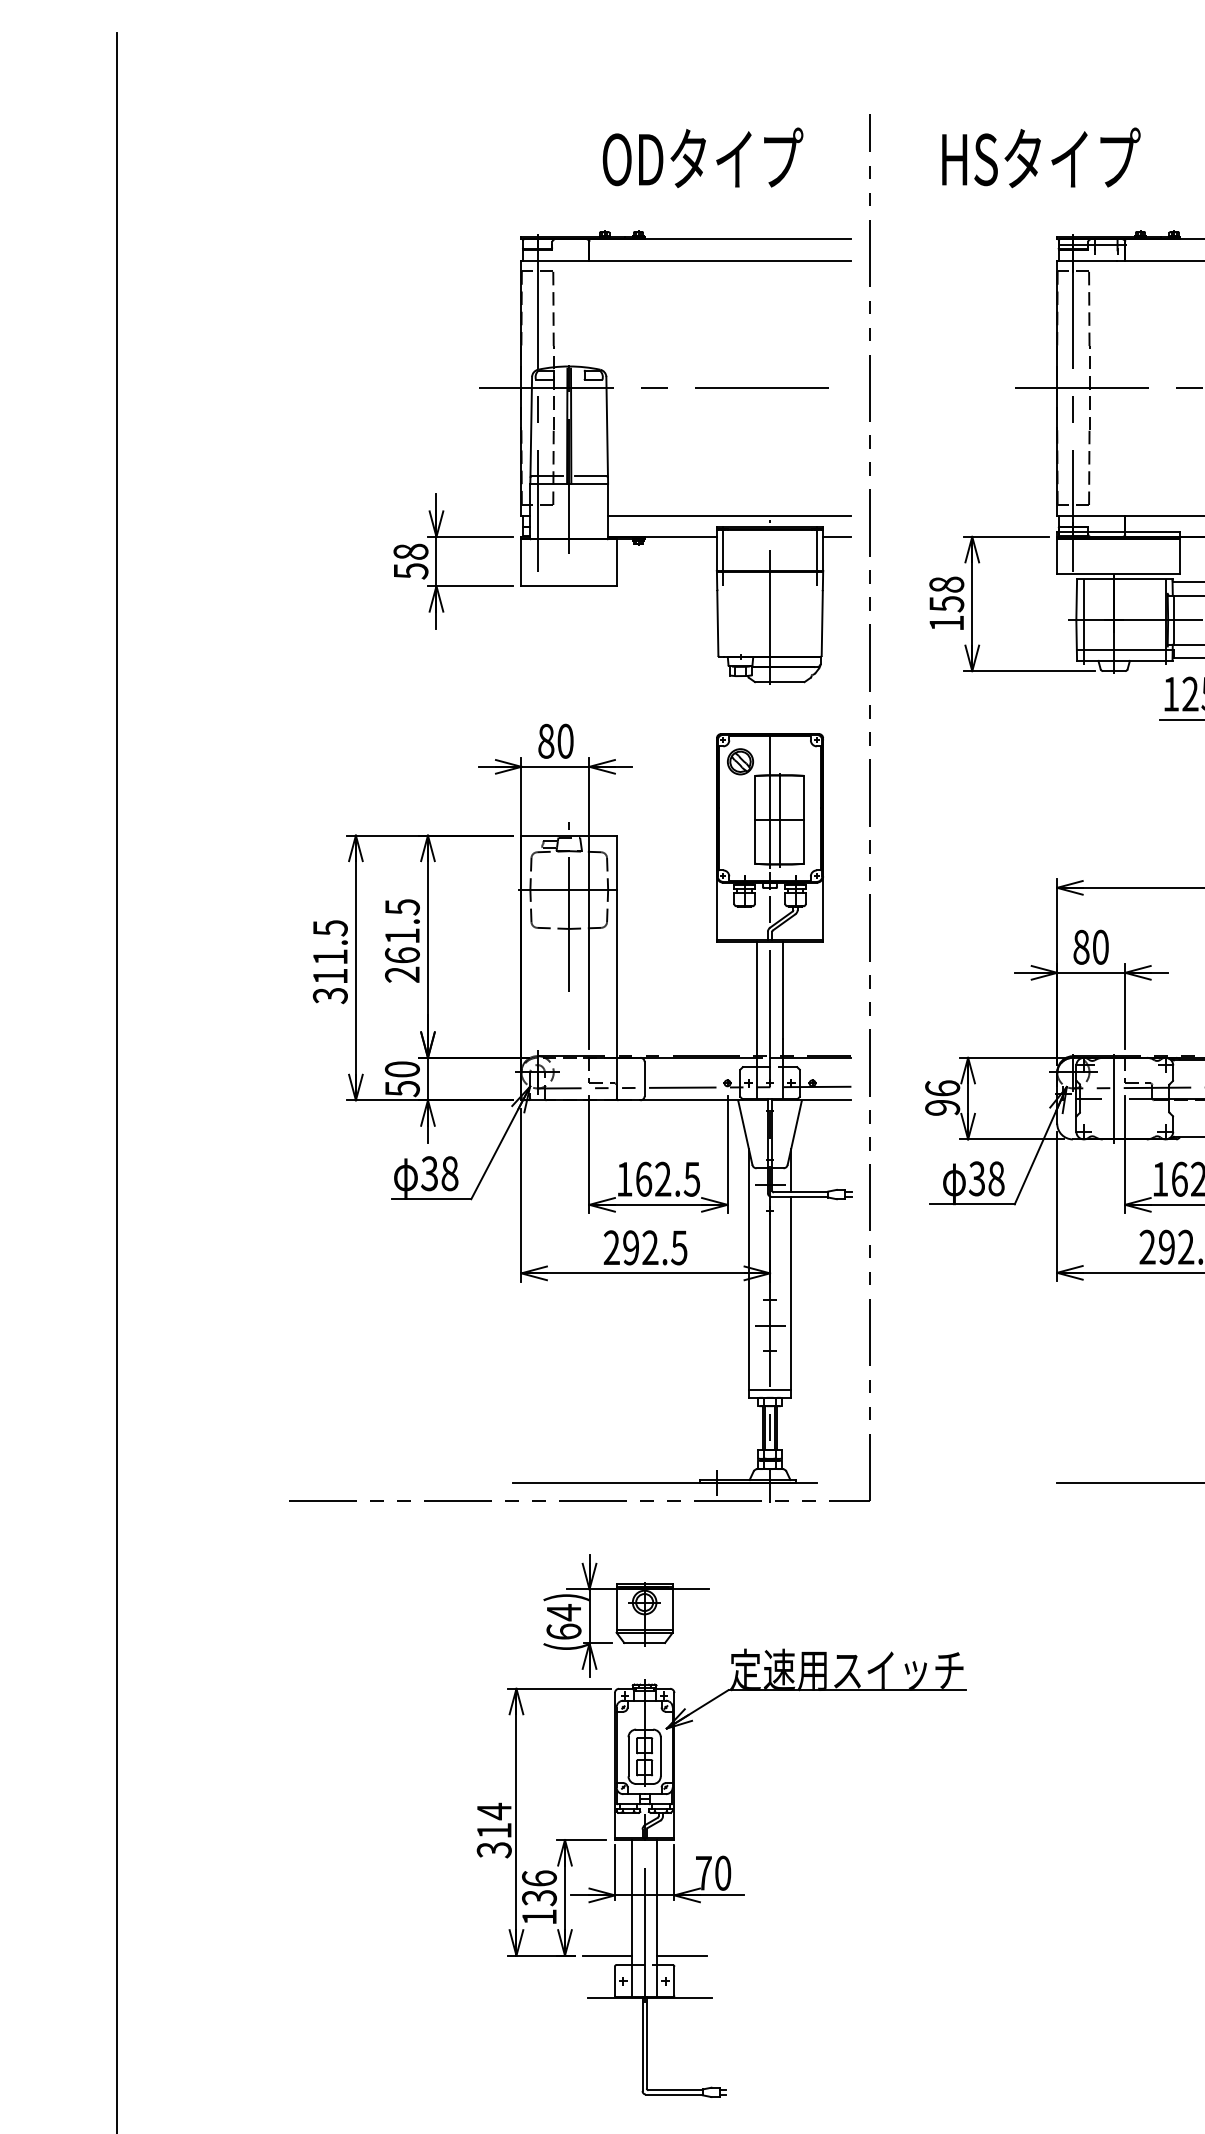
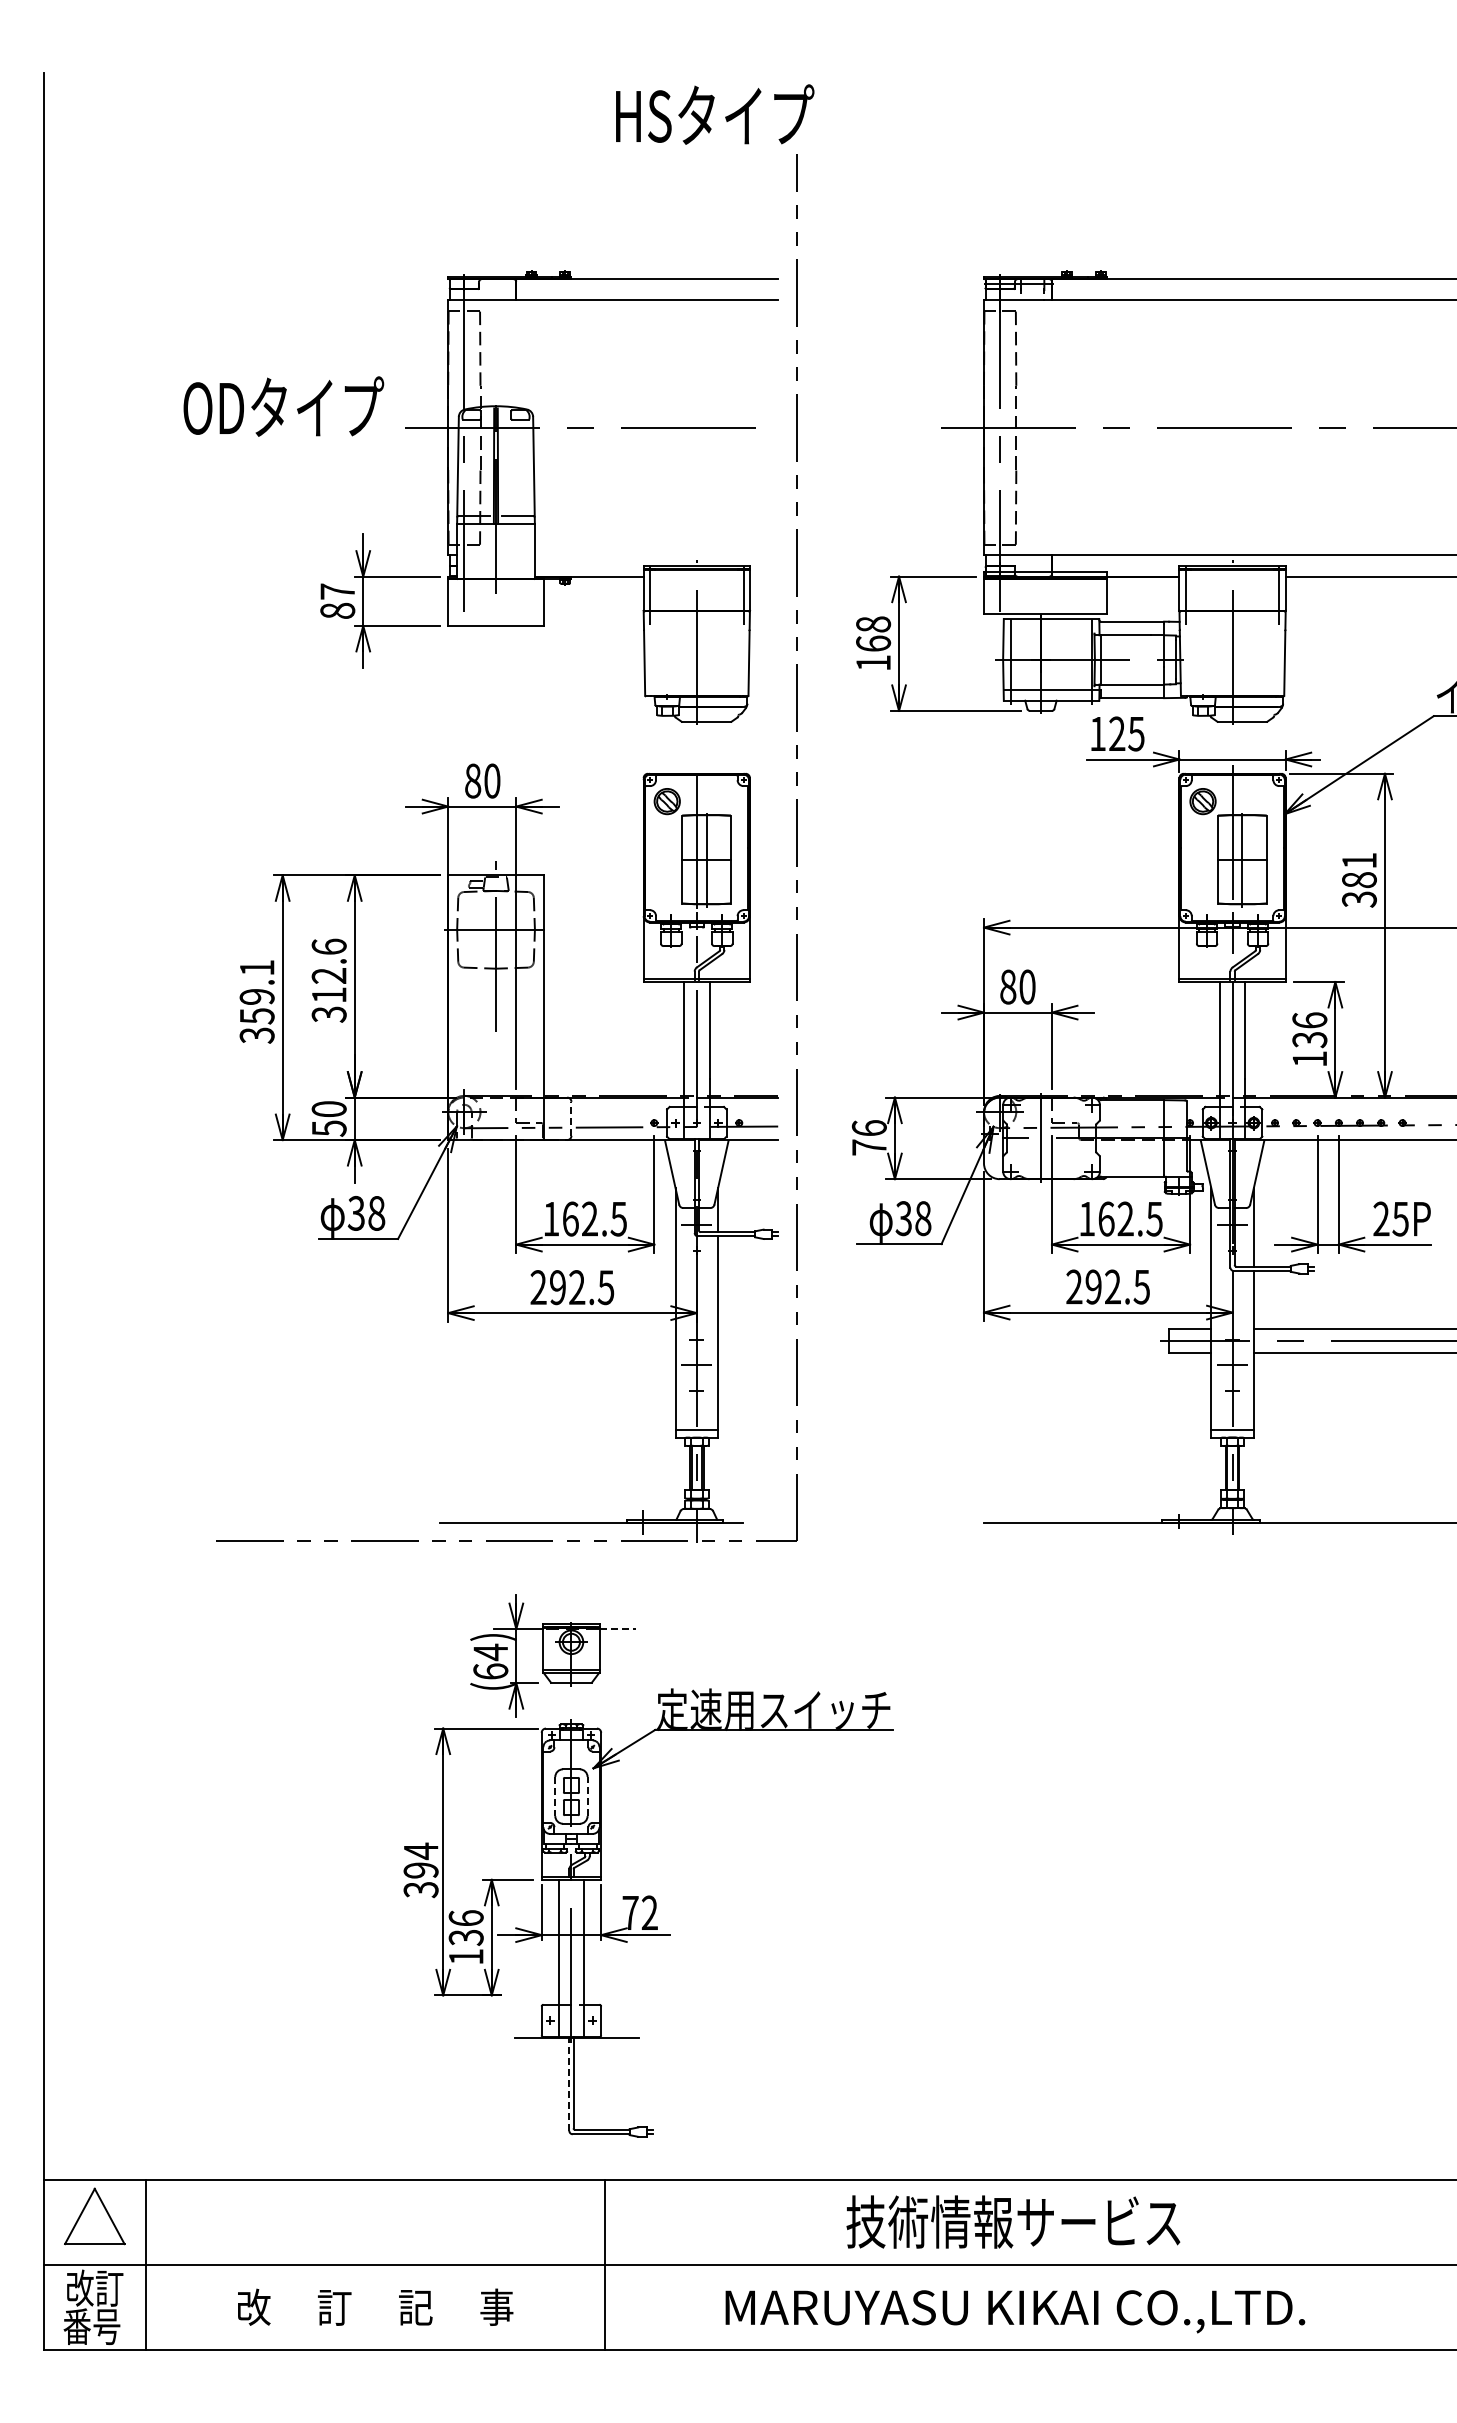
text: (702, 157) -> (283, 406), moved
text: (1041, 157) -> (715, 114), moved
line: (729, 515) -> (656, 555), removed
line: (836, 536) -> (763, 576), removed
text: (410, 561) -> (337, 601), 58 -> 87
text: (946, 603) -> (873, 643), 158 -> 168
text: (401, 940) -> (328, 980), 261.5 -> 312.6
text: (329, 952) -> (256, 992), 311.5 -> 359.1
line: (644, 1078) -> (571, 1118), solid -> dashed
text: (941, 1107) -> (868, 1147), 96 -> 76
line: (691, 1589) -> (618, 1629), solid -> dashed
line: (628, 1756) -> (555, 1796), solid -> dashed
line: (660, 1756) -> (587, 1796), solid -> dashed
text: (493, 1830) -> (420, 1870), 314 -> 394
text: (722, 1872) -> (649, 1912), 70 -> 72
line: (606, 1955) -> (533, 1995), removed
line: (681, 1955) -> (608, 1995), removed
line: (642, 2043) -> (569, 2083), solid -> dashed

